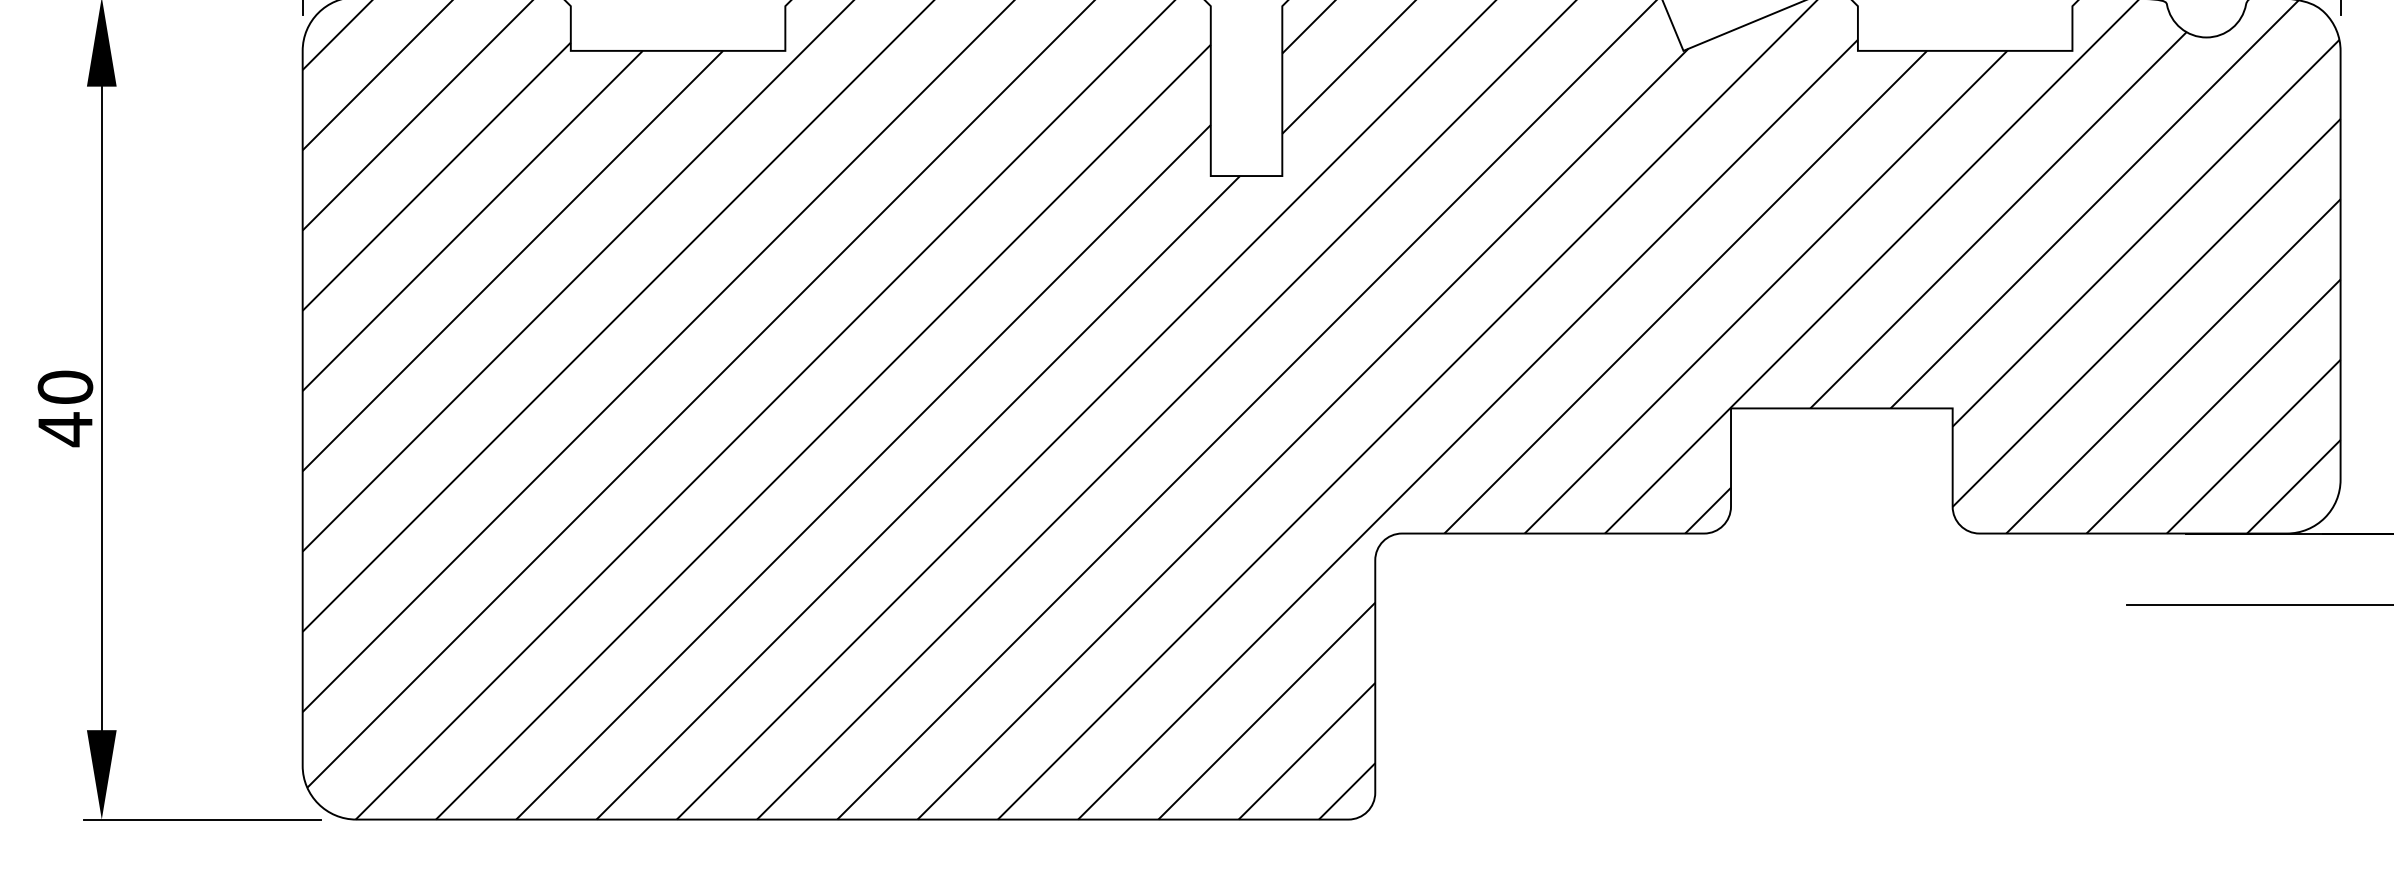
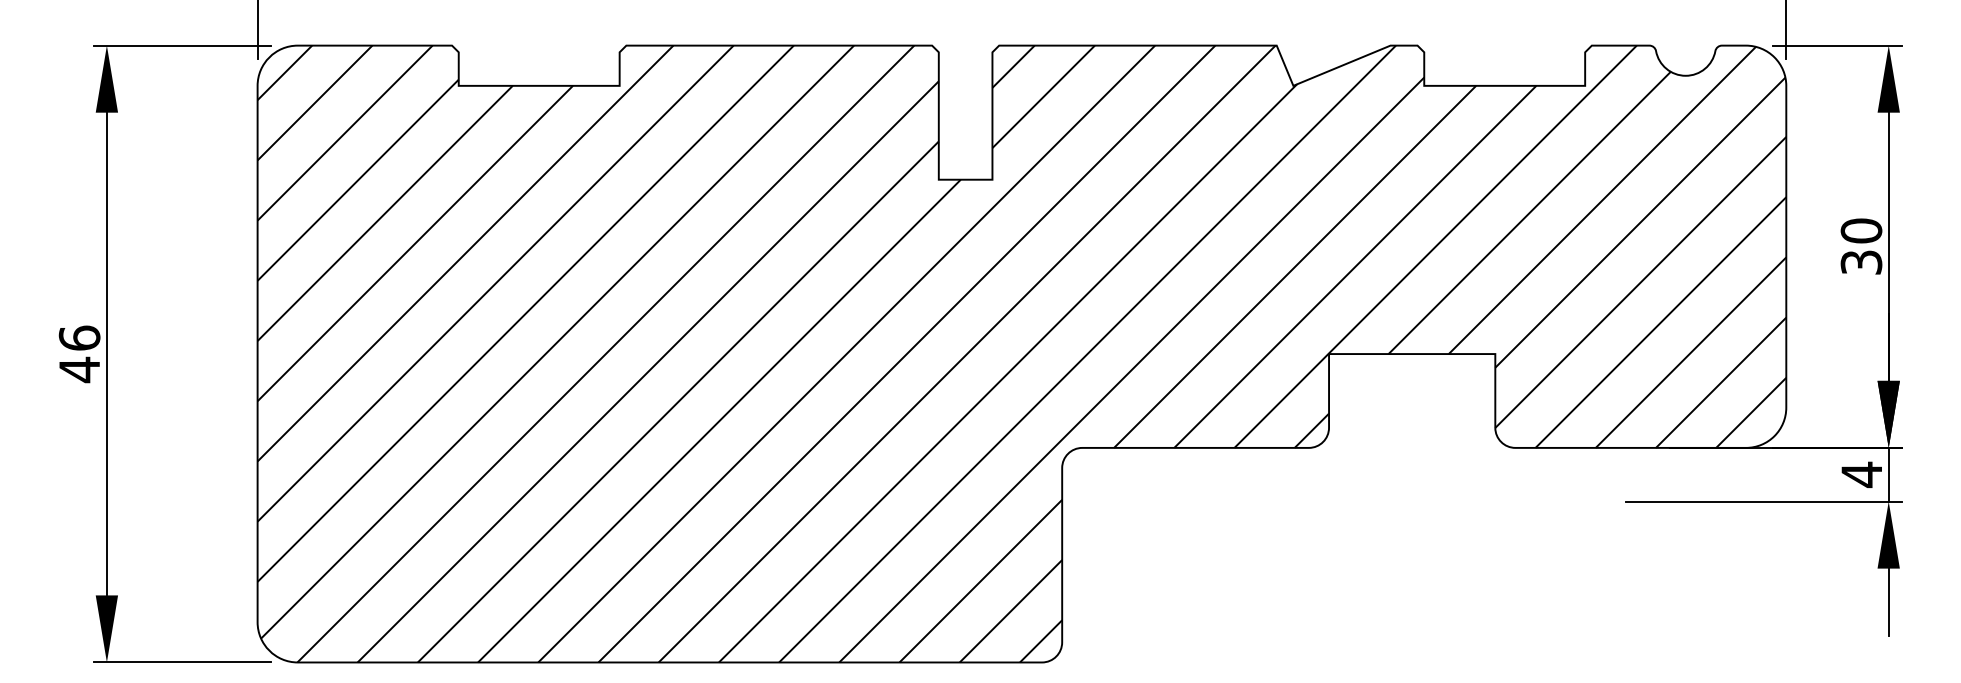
text: (65, 386) -> (79, 337), 40 -> 46

